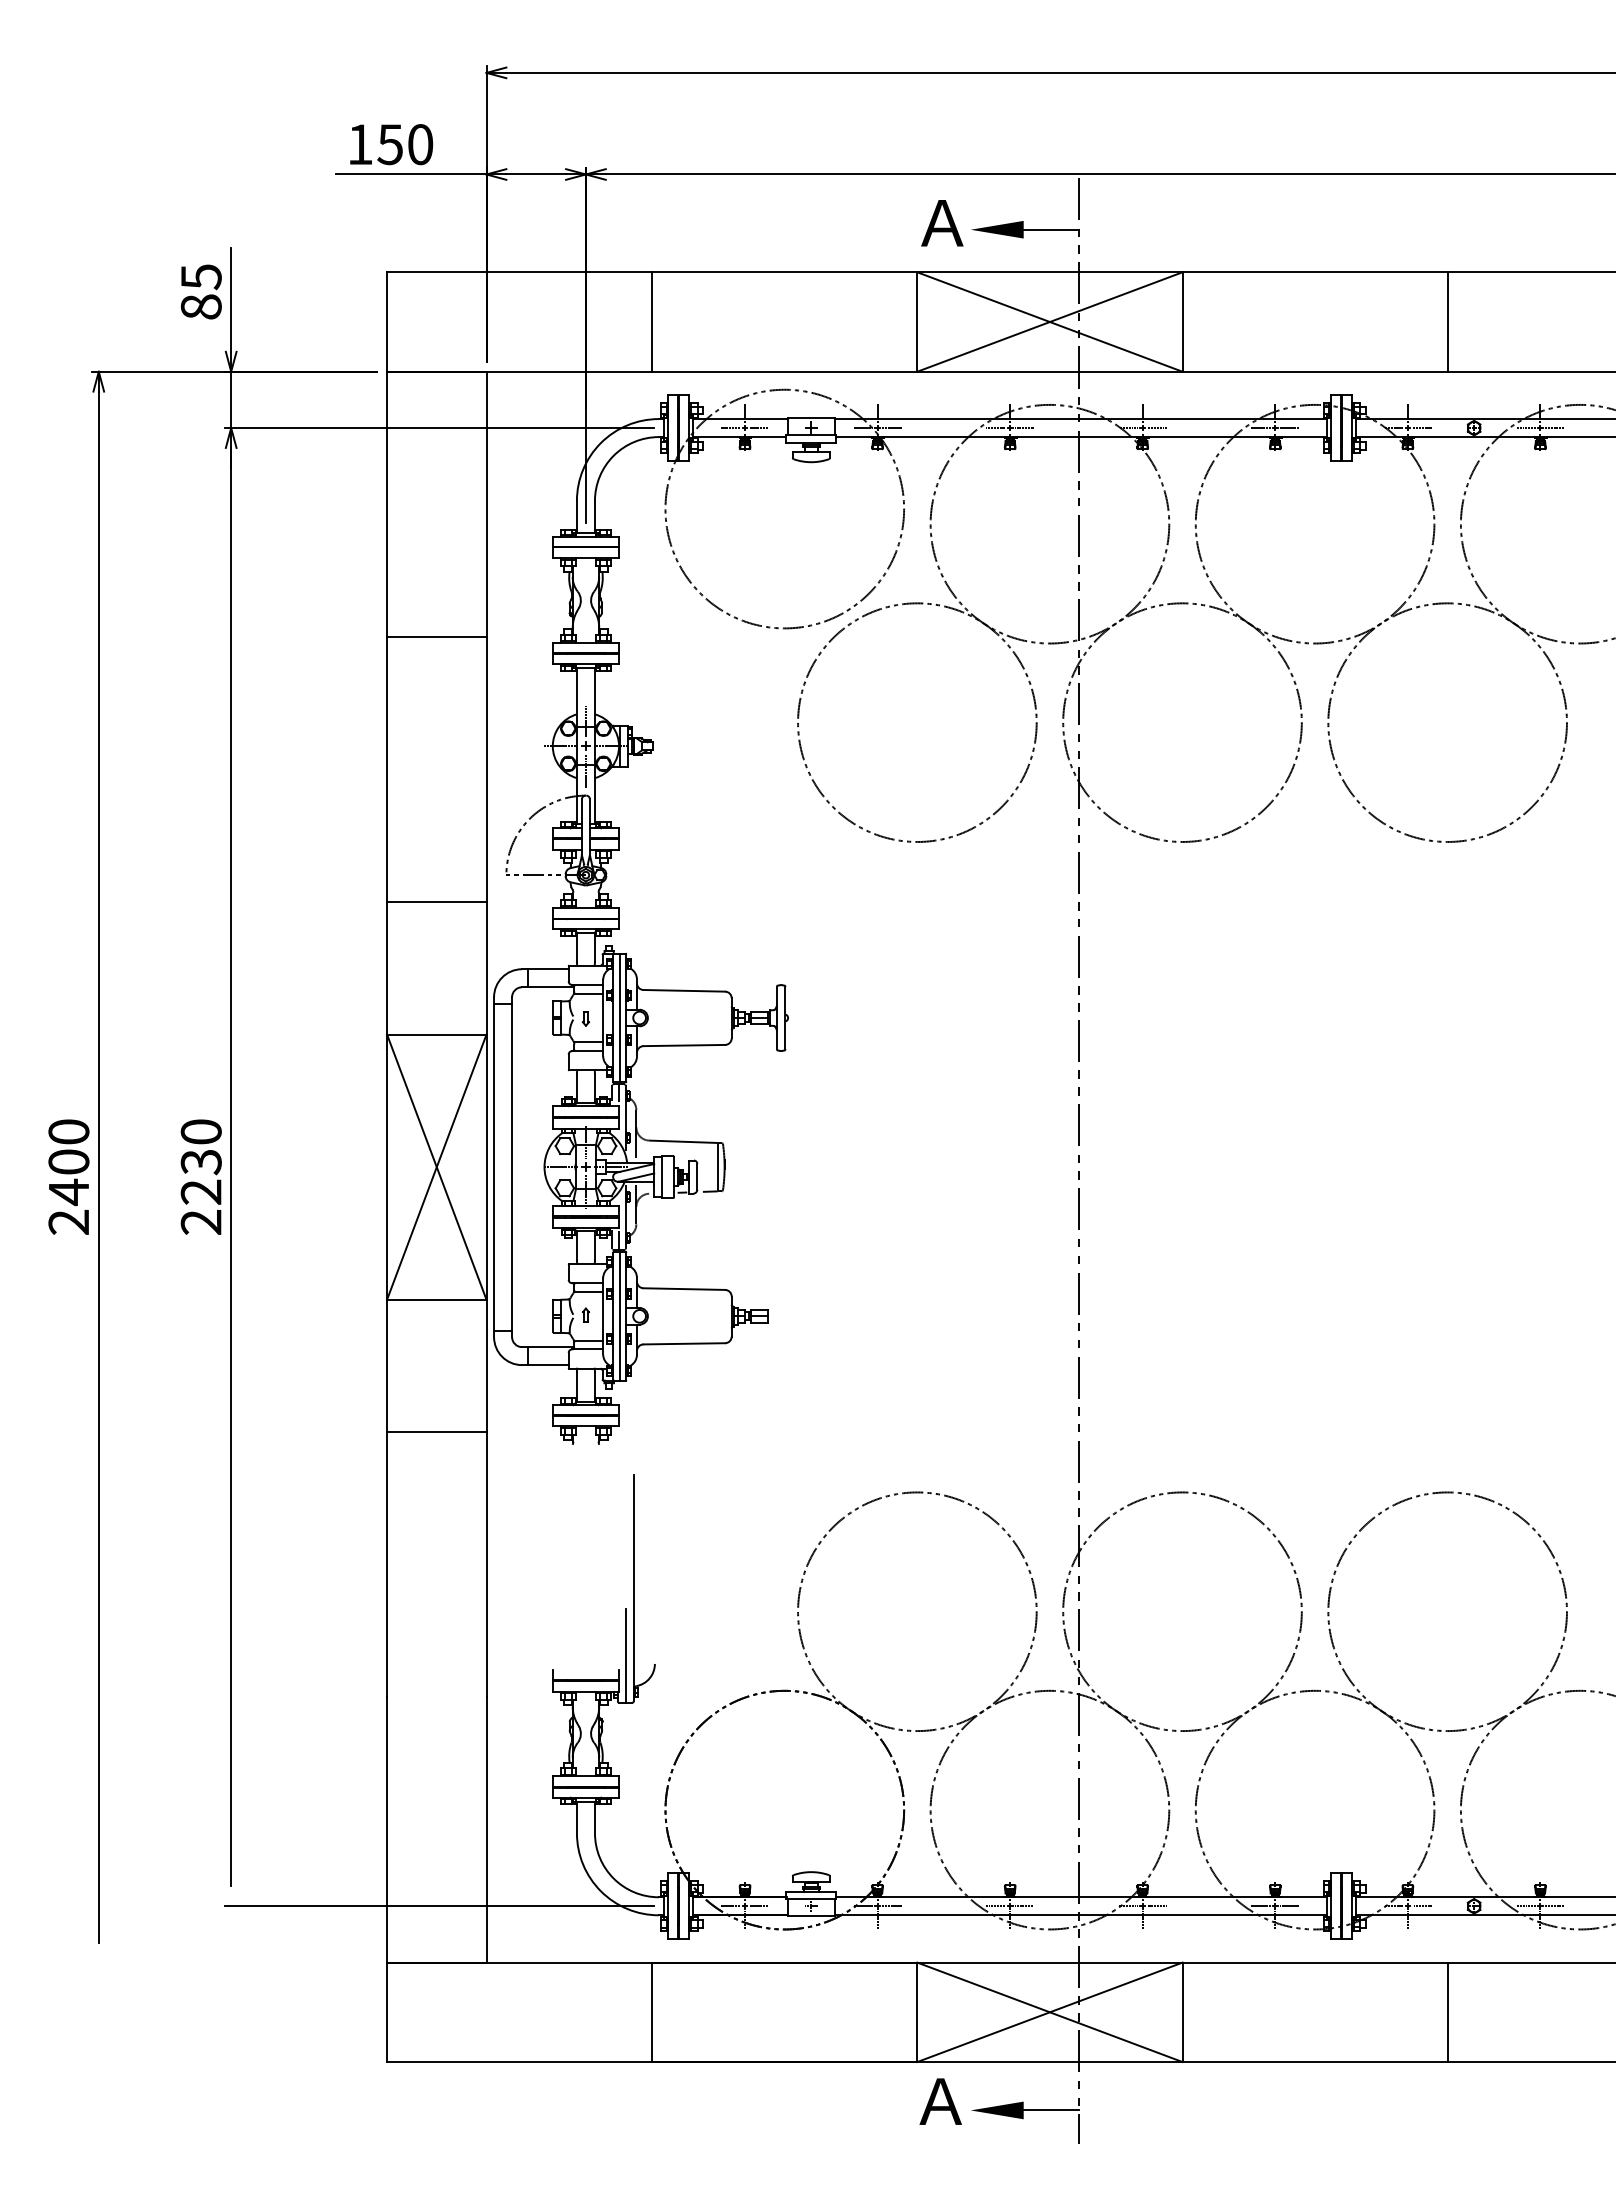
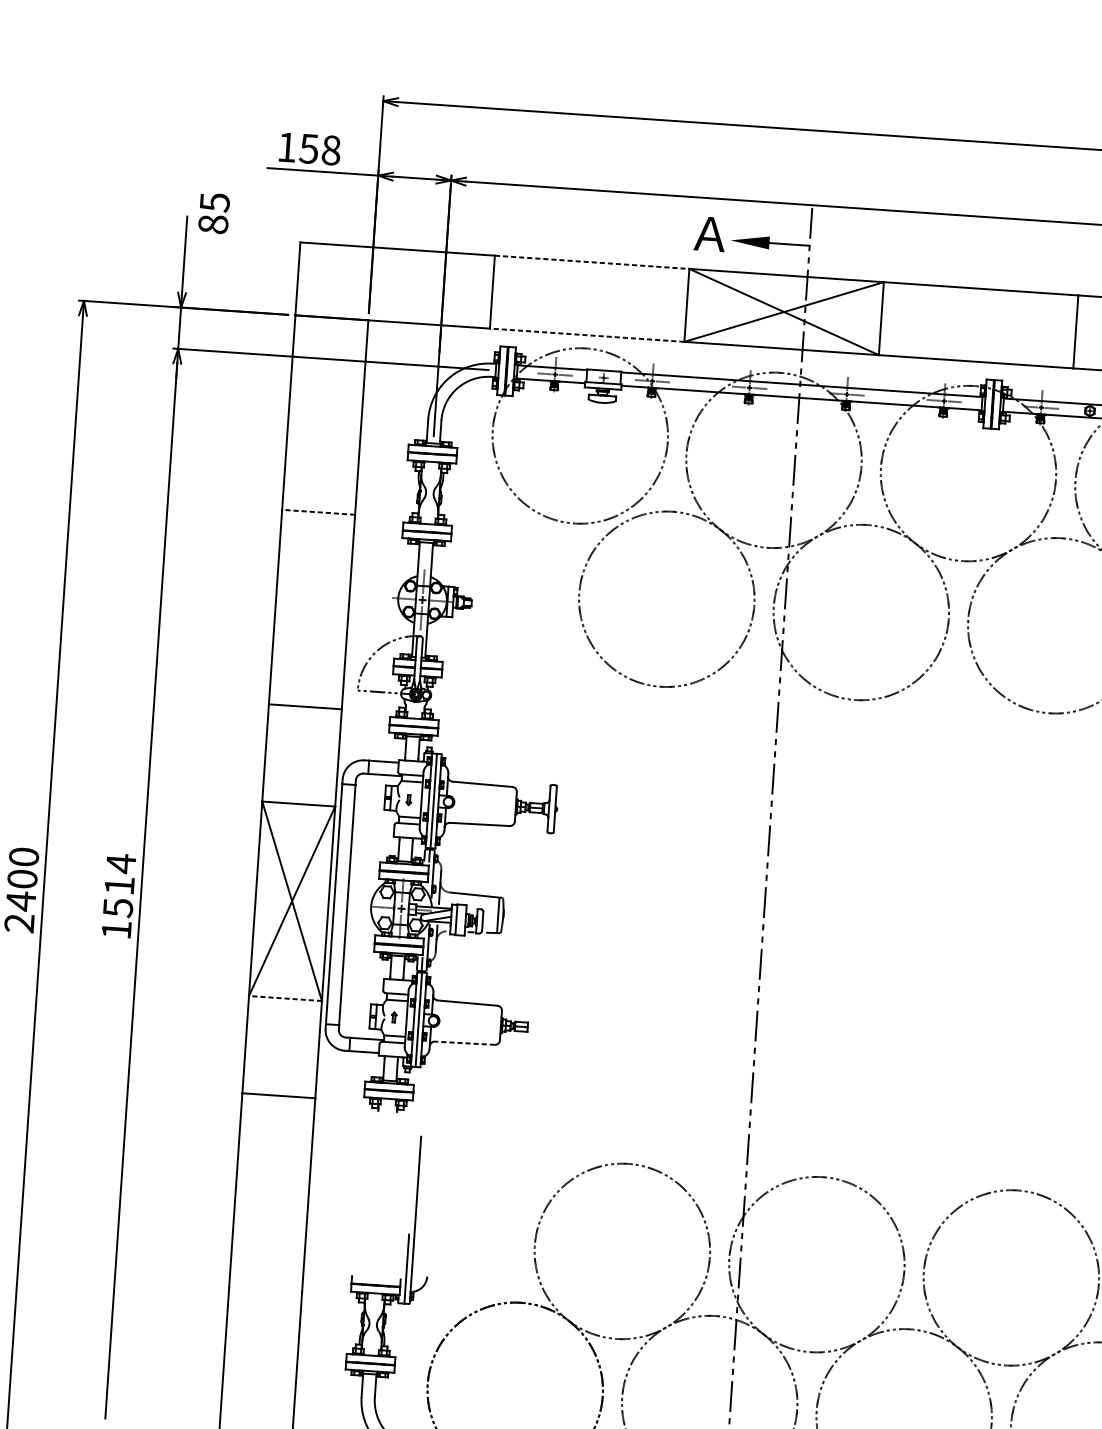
text: (420, 144) -> (331, 150), 150 -> 158
line: (784, 272) -> (591, 262), solid -> dashed
text: (201, 291) -> (214, 213), moved
line: (784, 371) -> (586, 335), solid -> dashed
line: (436, 636) -> (318, 512), solid -> dashed
text: (200, 1176) -> (118, 896), 2230 -> 1514
line: (436, 1299) -> (285, 998), solid -> dashed
line: (684, 1343) -> (464, 1043), solid -> dashed

